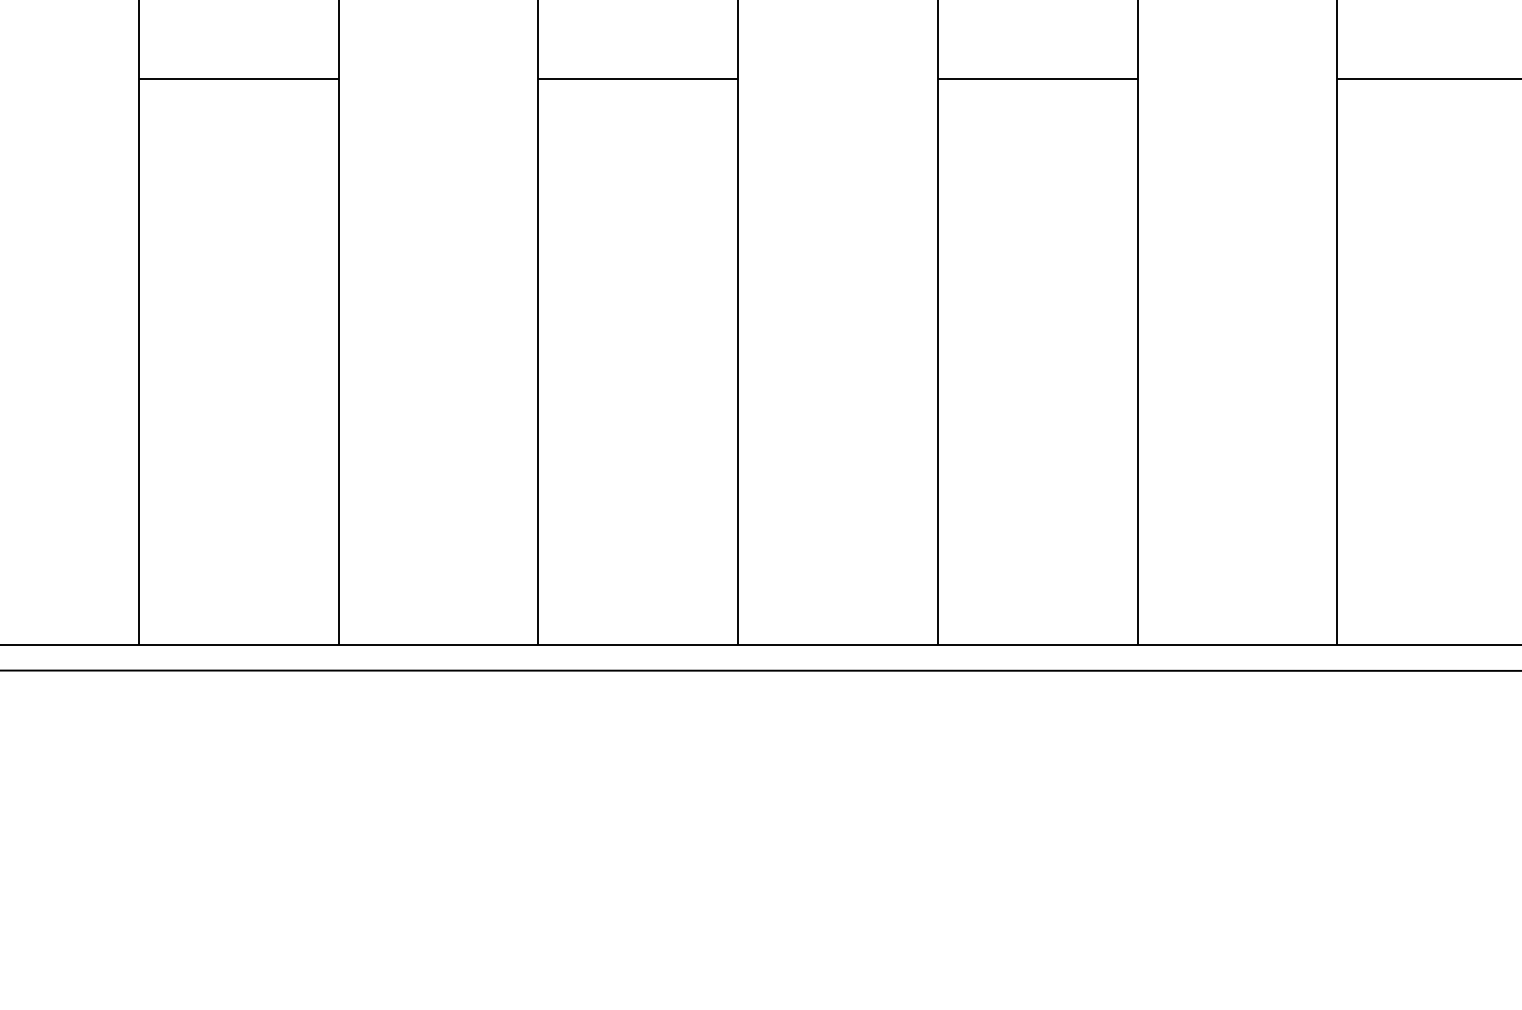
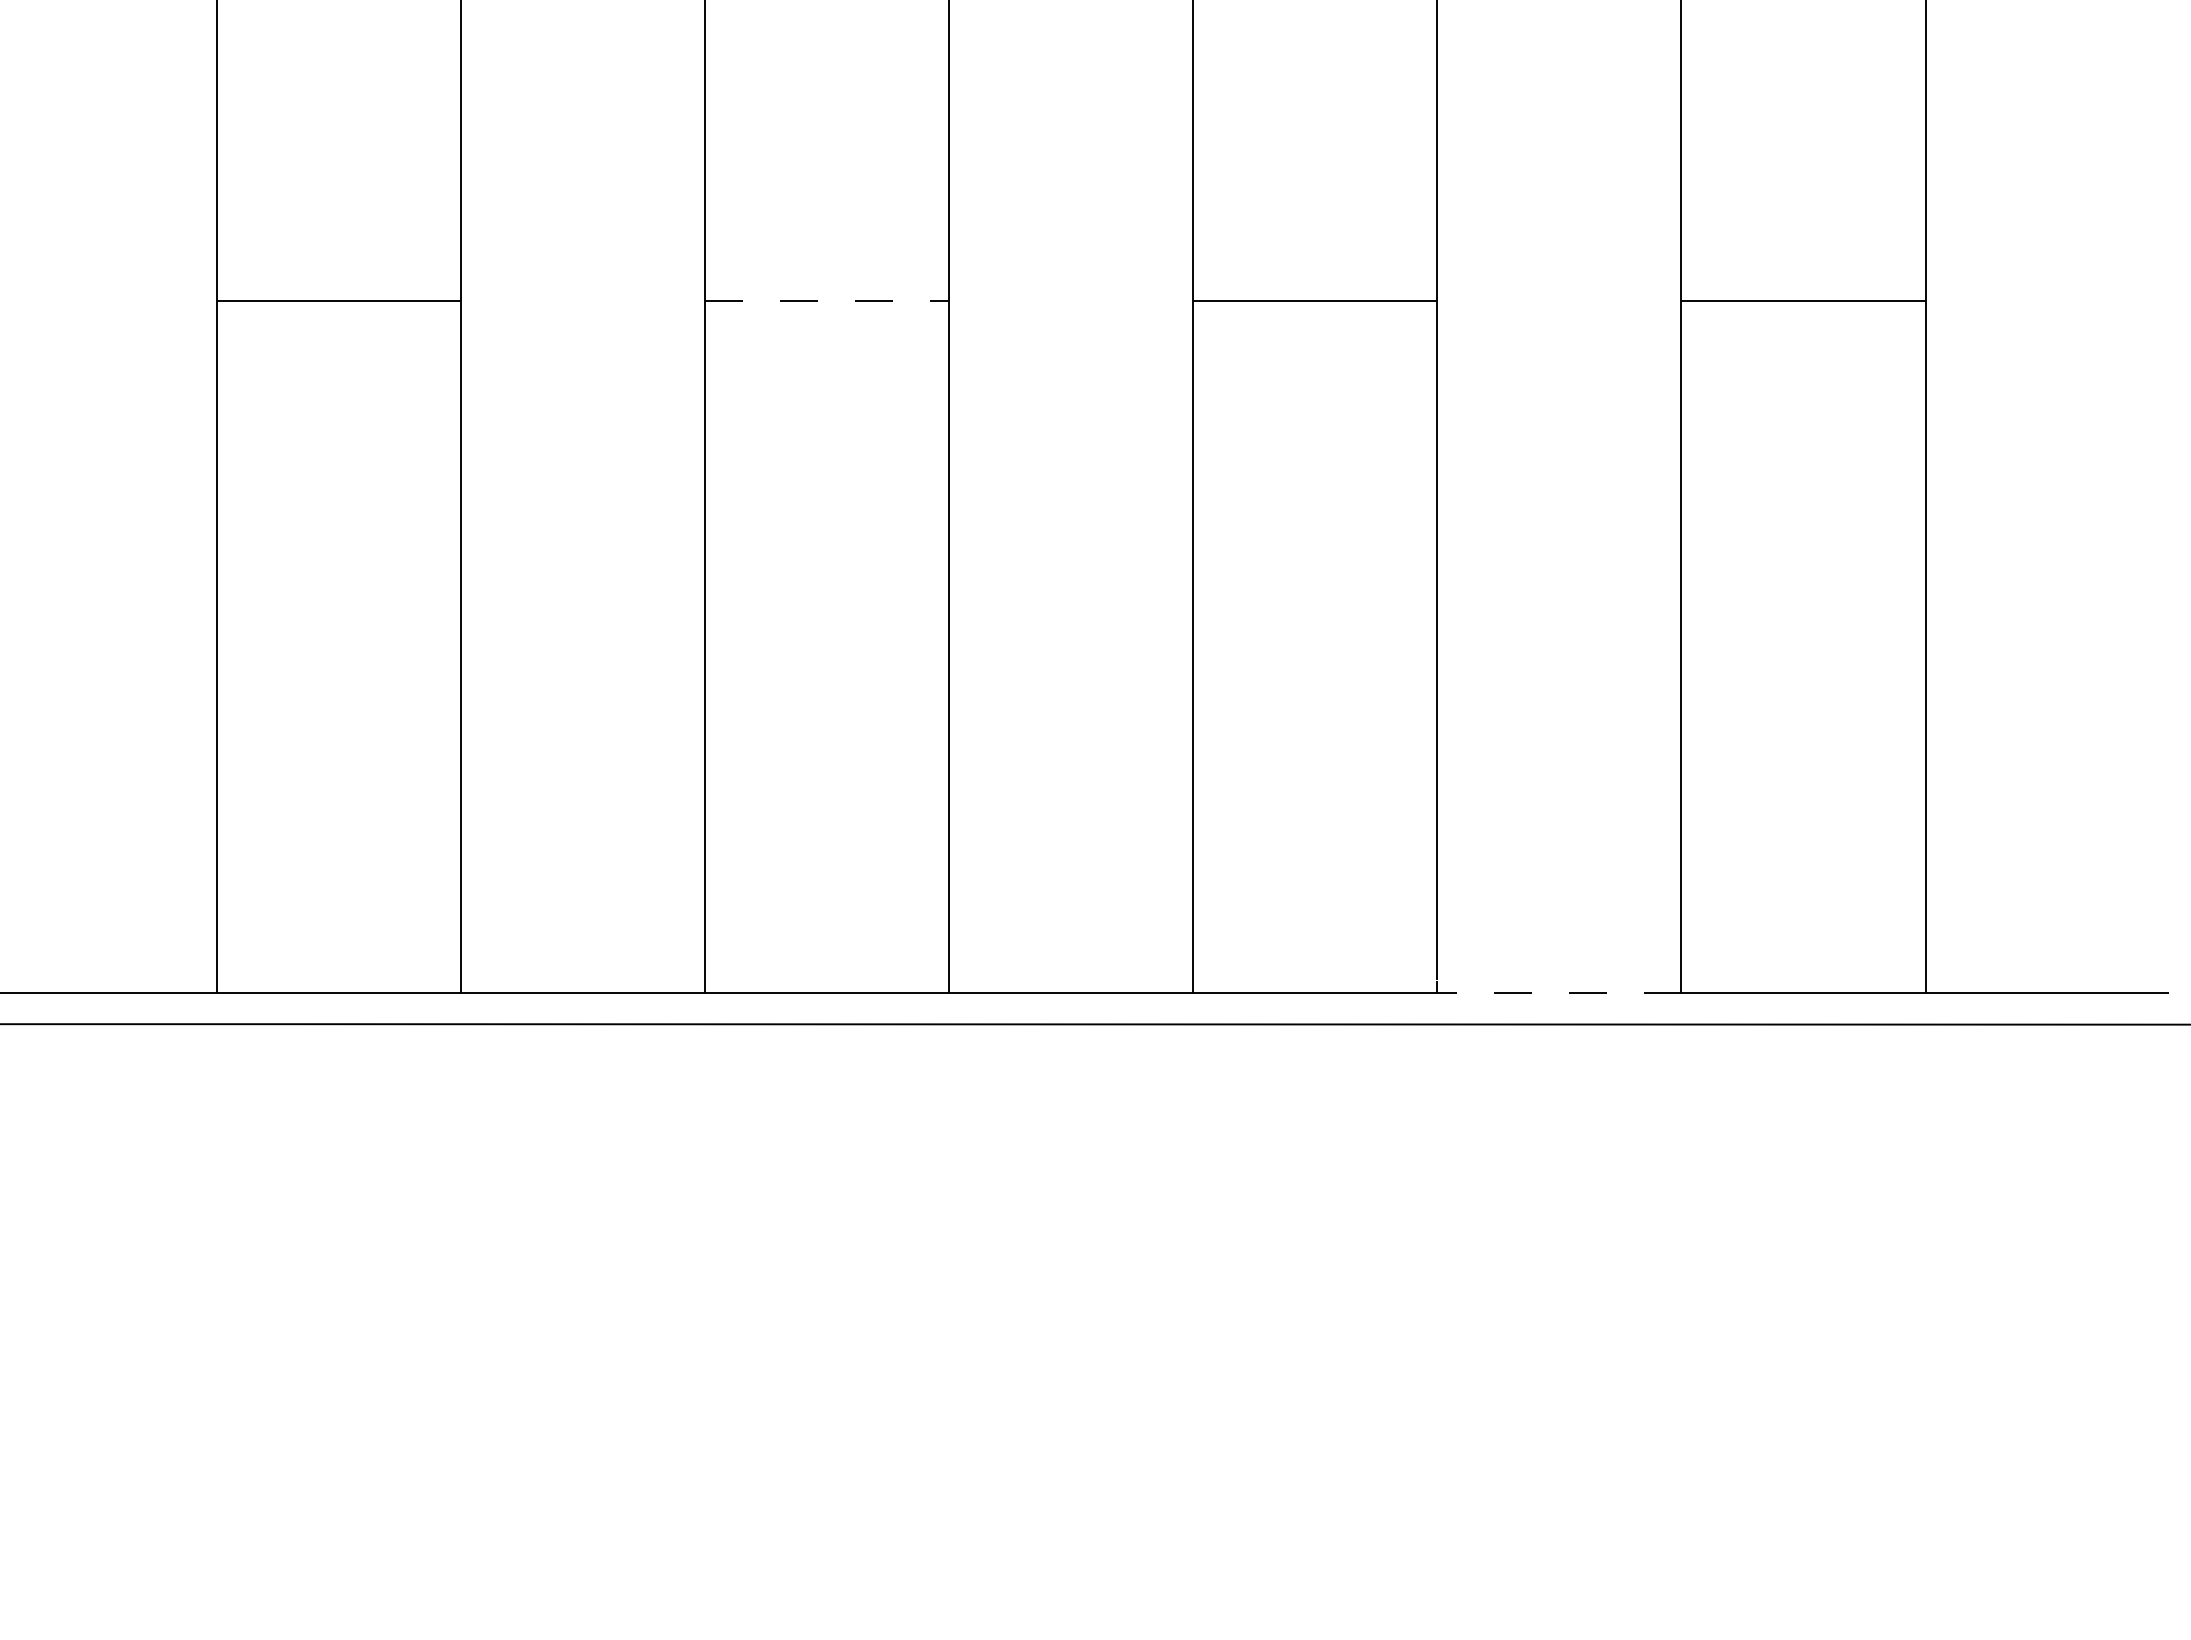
line: (638, 79) -> (827, 301), solid -> dashed
line: (1237, 644) -> (1559, 992), solid -> dashed

